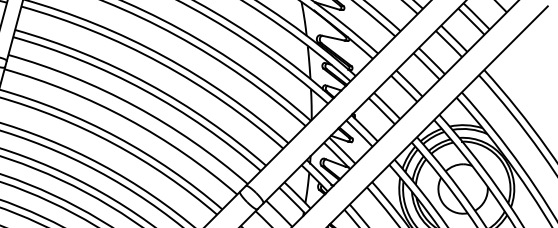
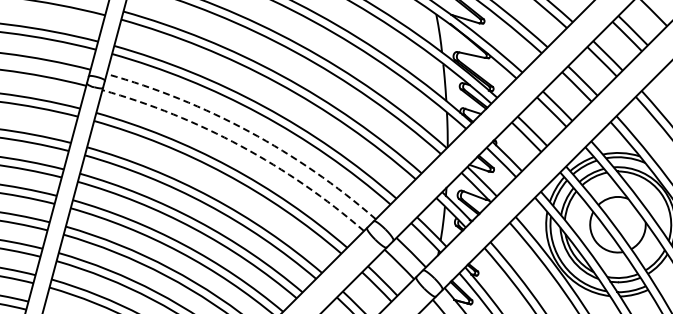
arc: (135, 106) -> (249, 131), solid -> dashed
arc: (128, 119) -> (241, 146), solid -> dashed

